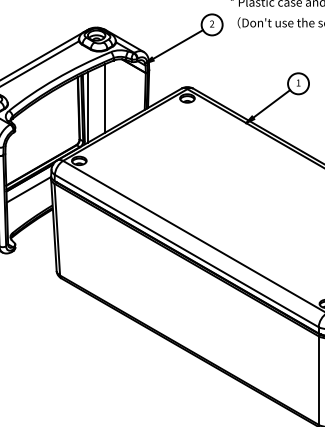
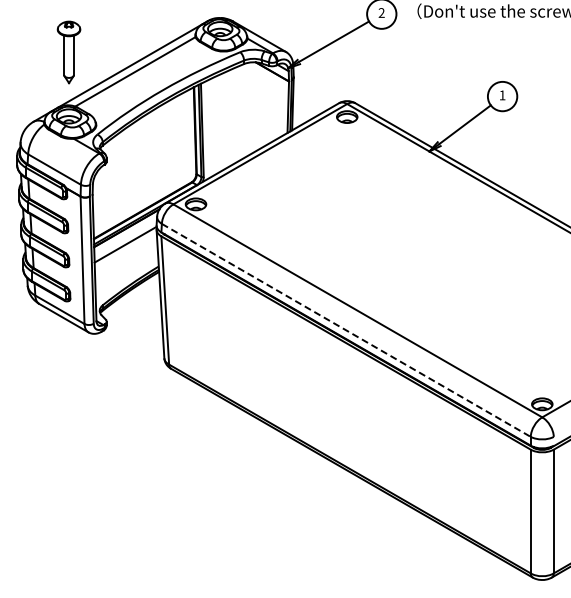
line: (104, 98) -> (231, 117), removed
line: (88, 107) -> (208, 129), removed
line: (186, 251) -> (346, 330), solid -> dashed

